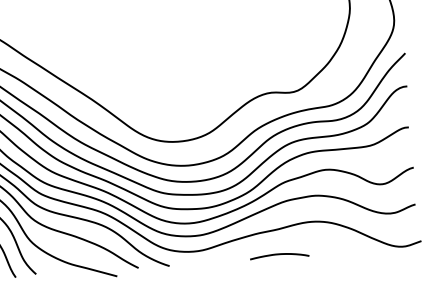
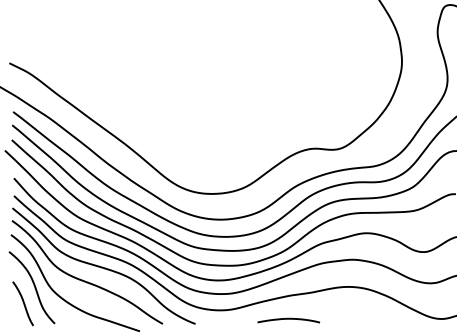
curve: (279, 254) -> (288, 319), moved

